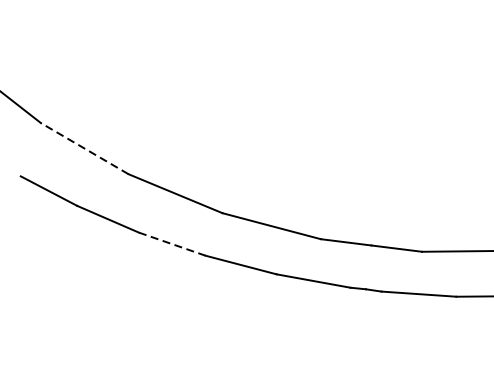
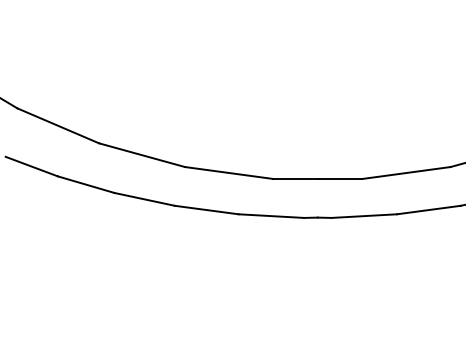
line: (83, 148) -> (57, 125), dashed -> solid
line: (172, 244) -> (144, 199), dashed -> solid

